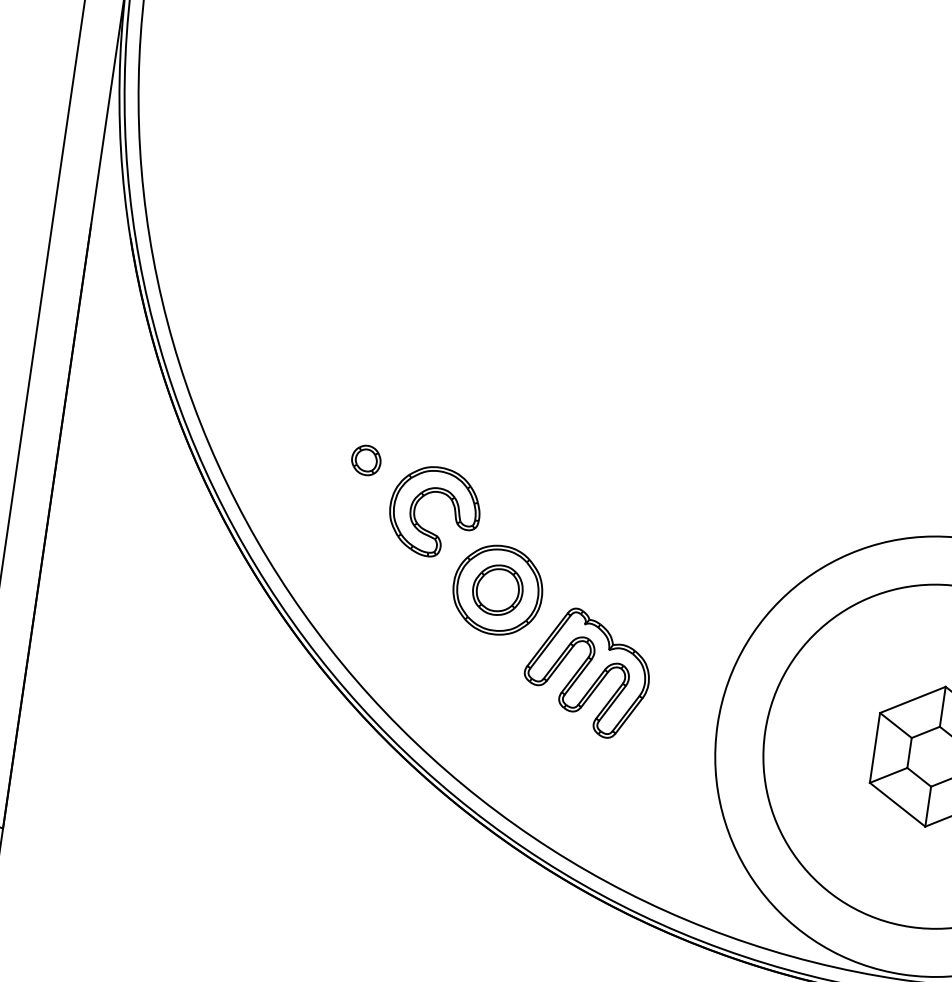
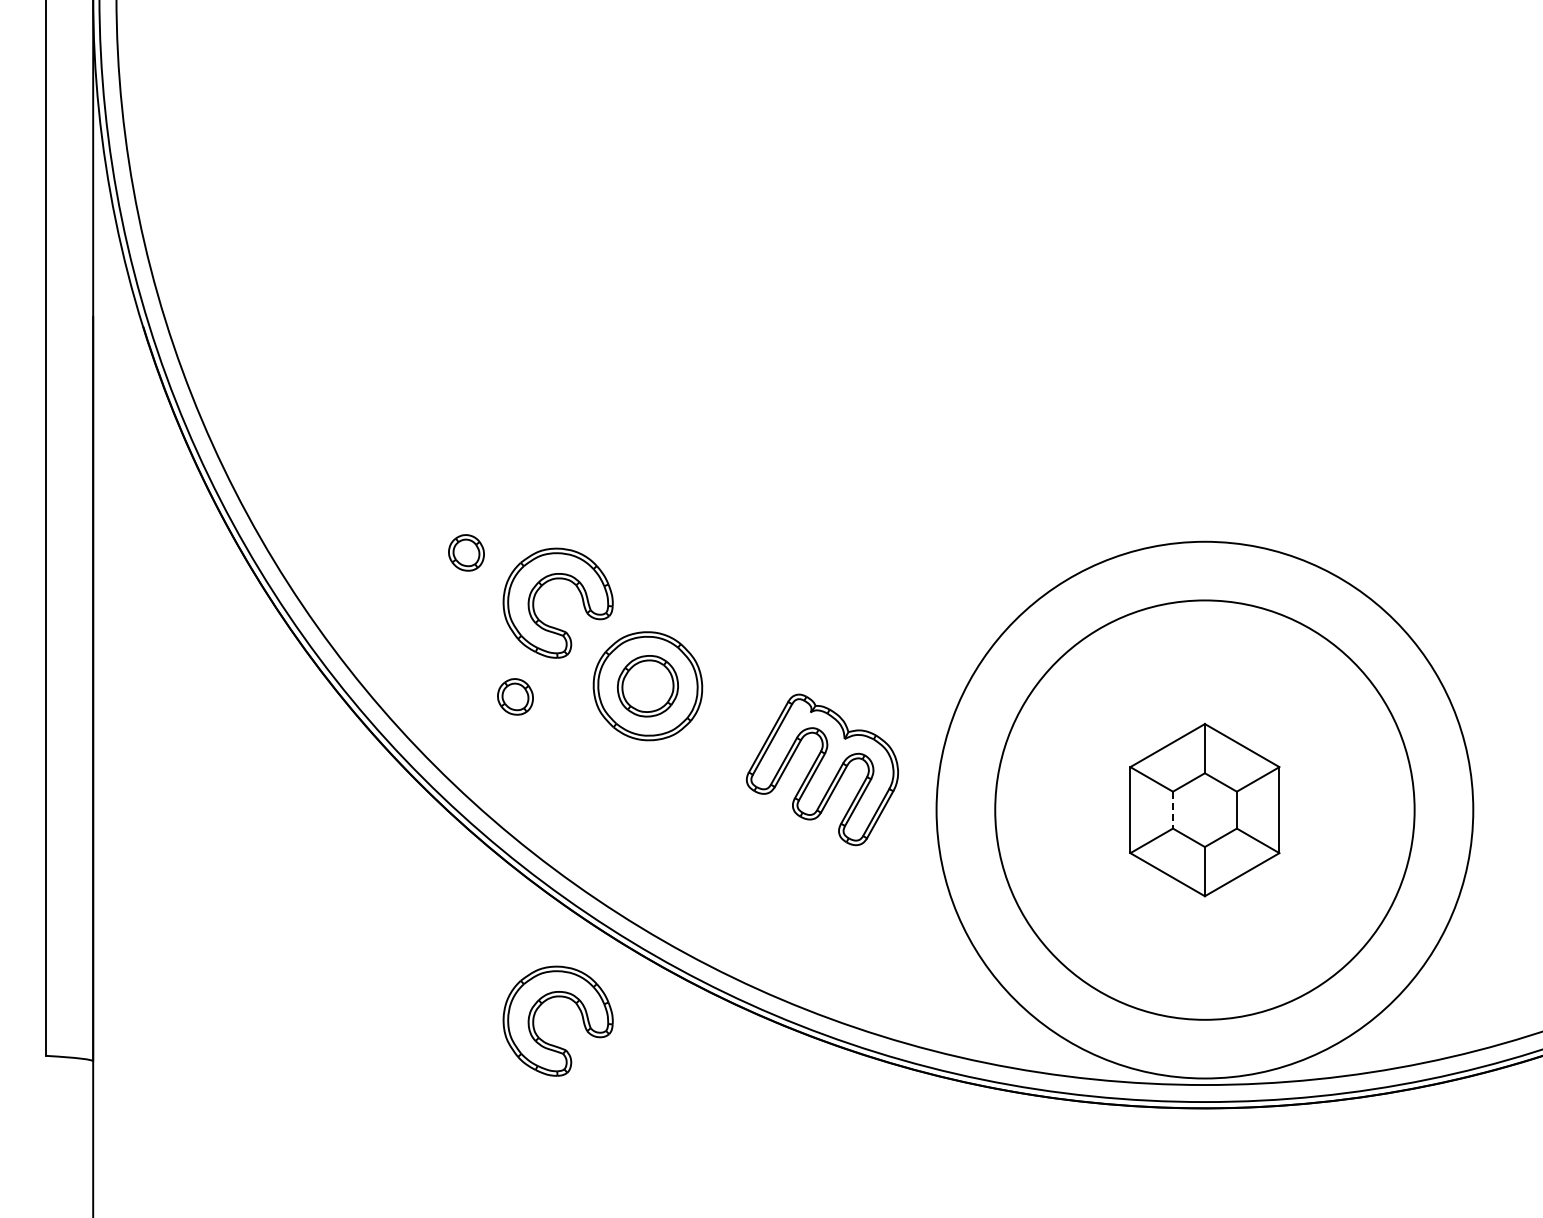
part: (389, 582) -> (515, 696), added
part: (587, 672) -> (822, 769), moved
line: (909, 753) -> (1172, 810), solid -> dashed
part: (374, 836) -> (542, 1004), added

